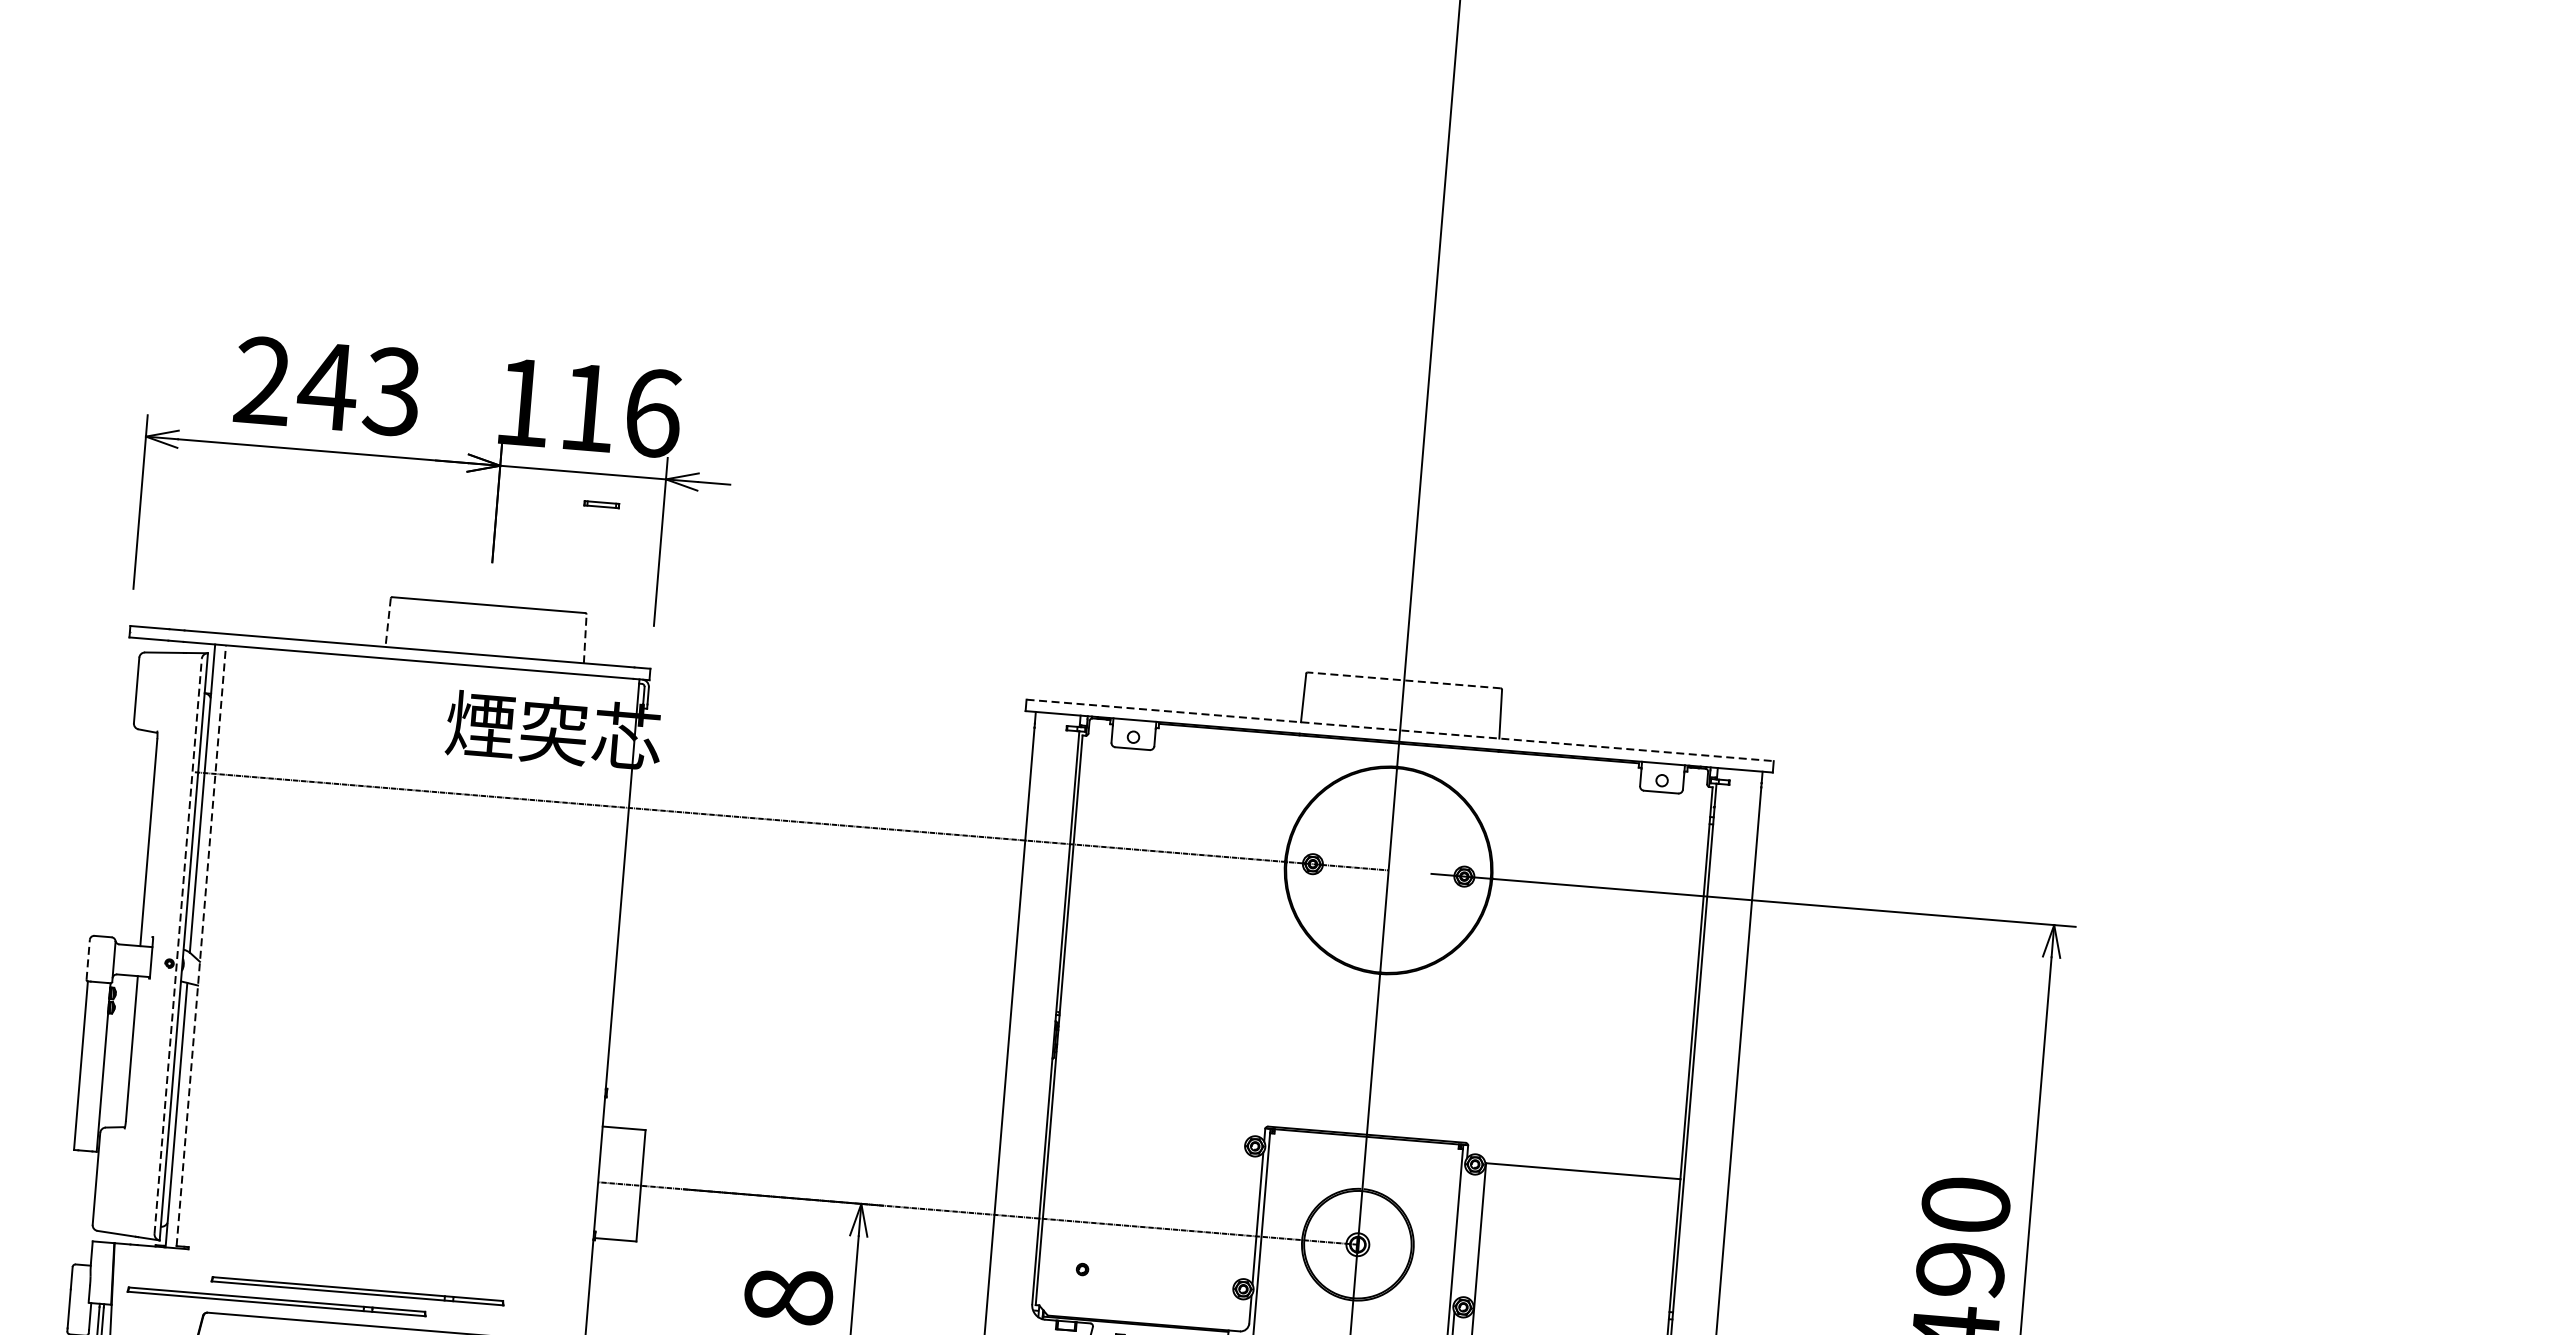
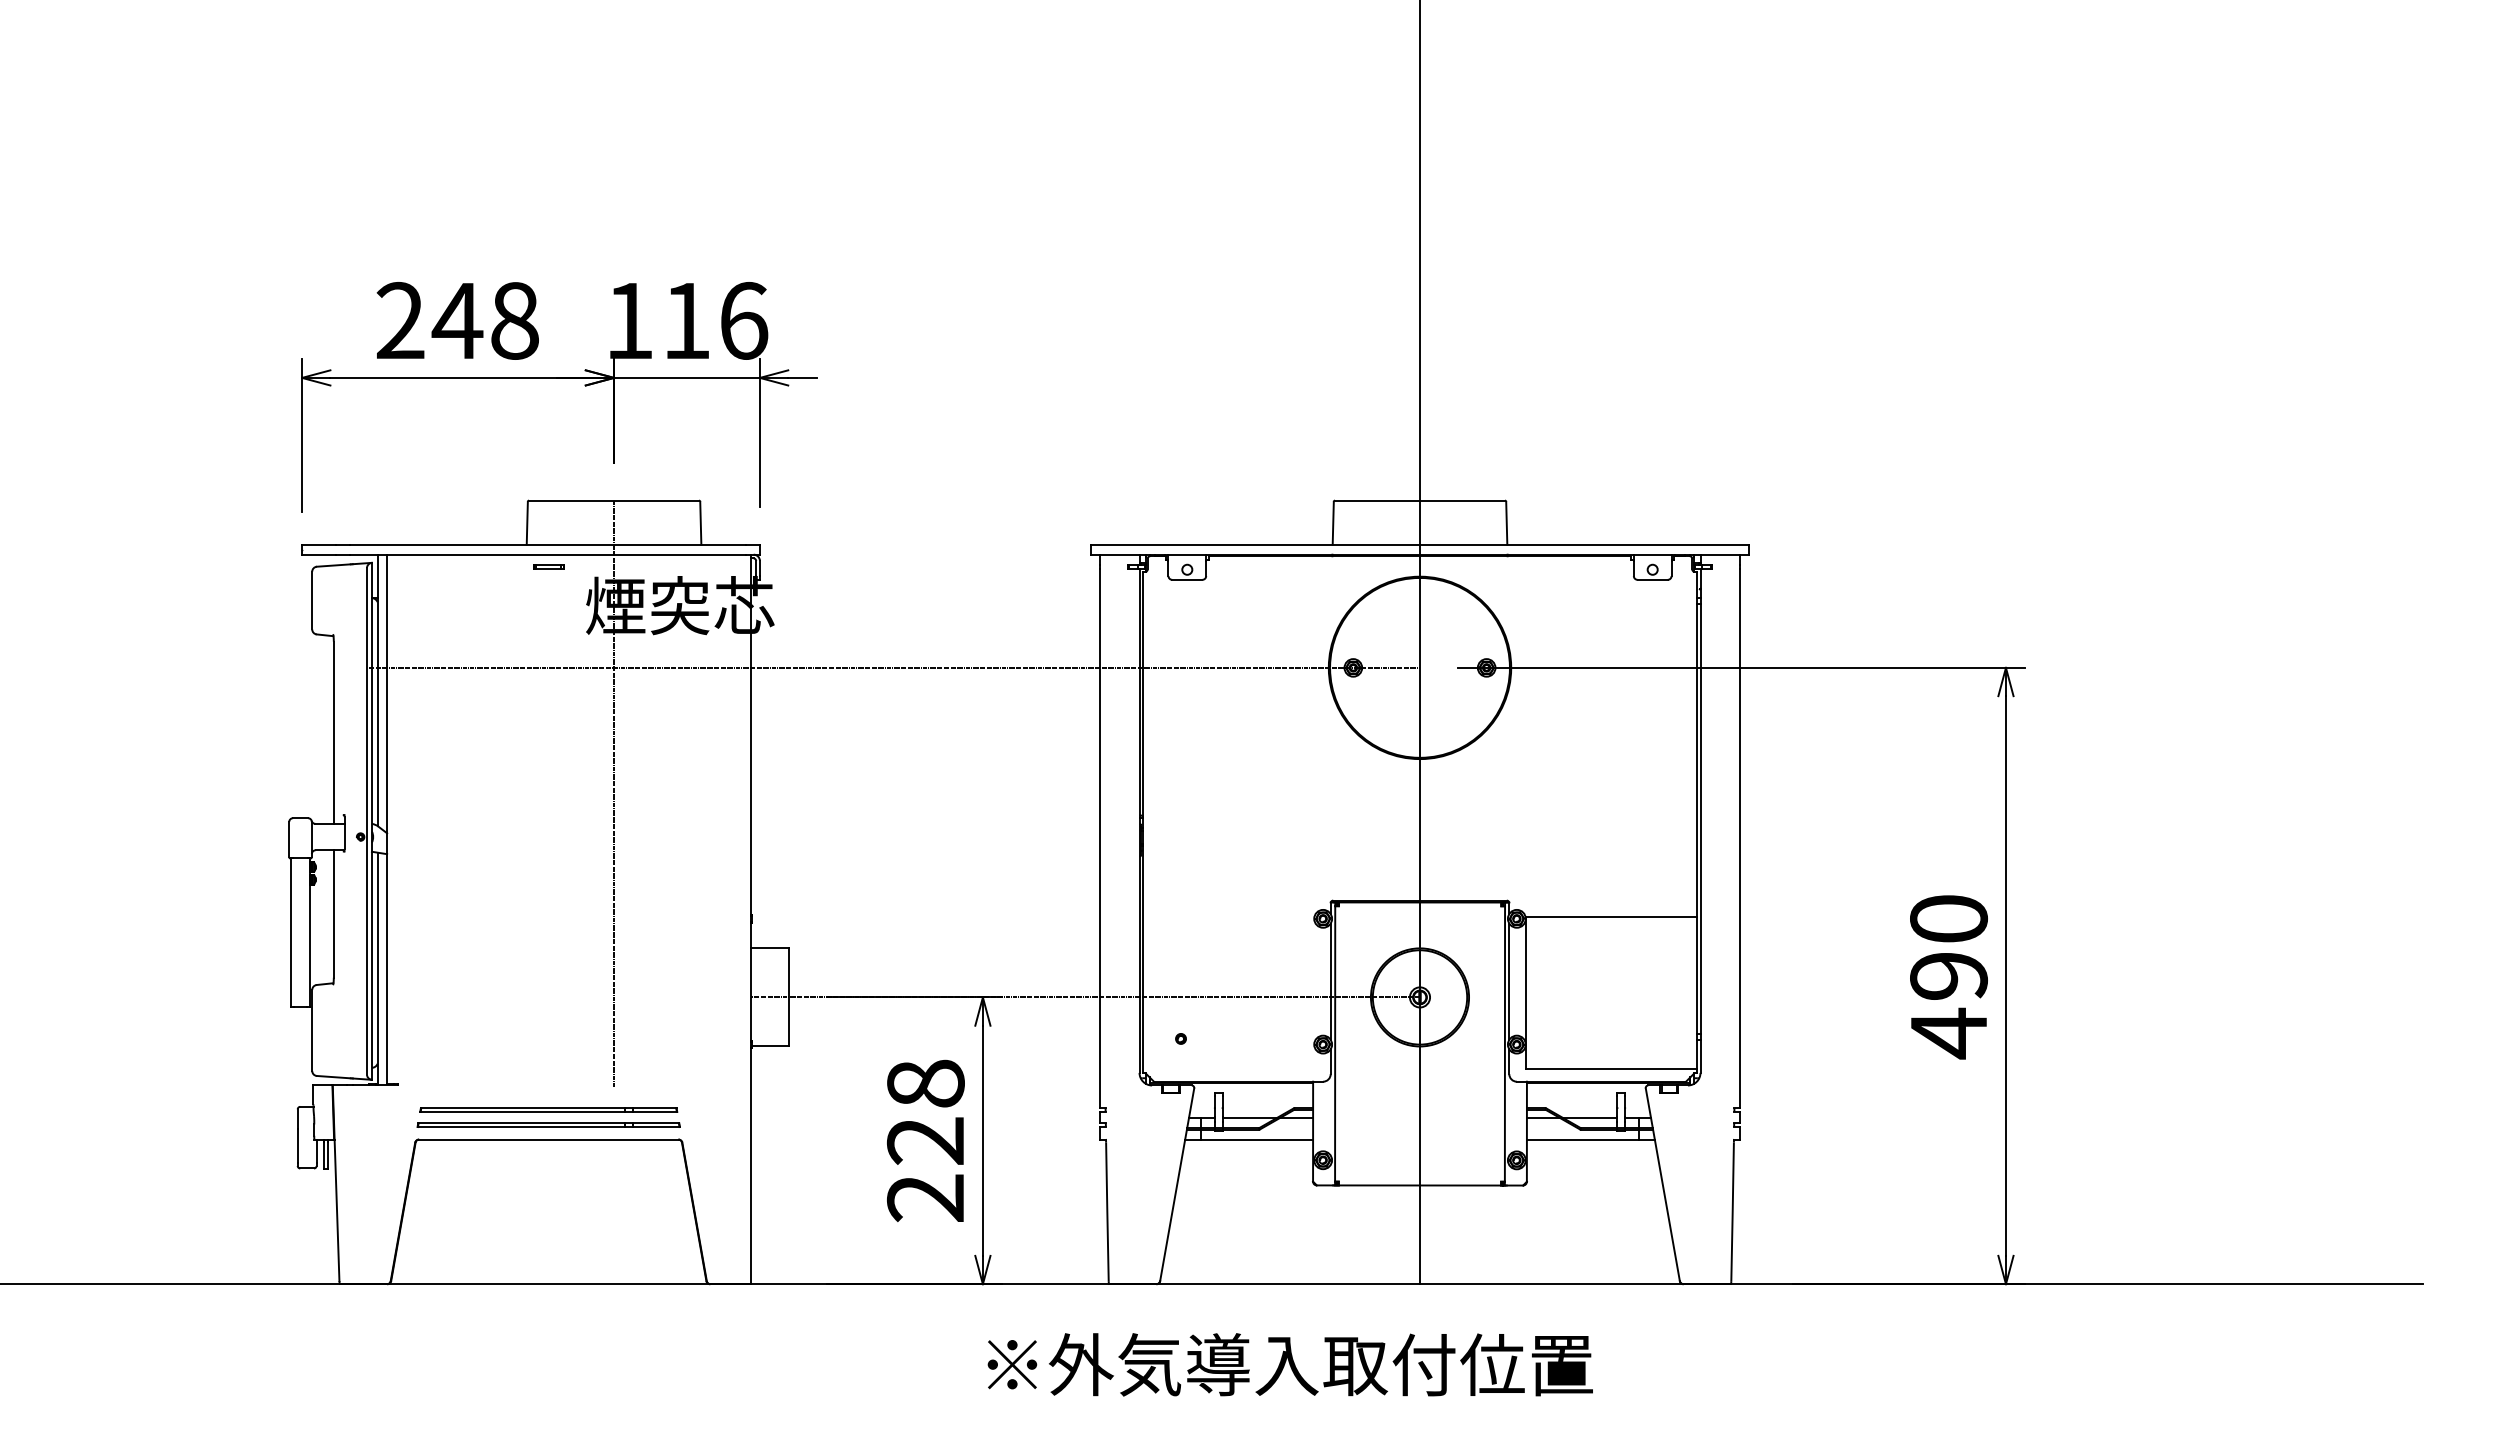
text: (391, 391) -> (513, 320), 243 -> 248
part: (601, 504) -> (548, 566), moved
line: (388, 623) -> (527, 523), dashed -> solid
line: (584, 638) -> (700, 522), dashed -> solid
line: (1404, 680) -> (1420, 500), dashed -> solid
line: (1400, 730) -> (1420, 544), dashed -> solid
line: (461, 937) -> (614, 793), added
line: (177, 945) -> (366, 820), dashed -> solid
line: (201, 945) -> (387, 818), dashed -> solid
line: (88, 959) -> (289, 839), dashed -> solid
line: (1461, 1234) -> (1509, 981), added
part: (276, 1301) -> (548, 1124), moved

